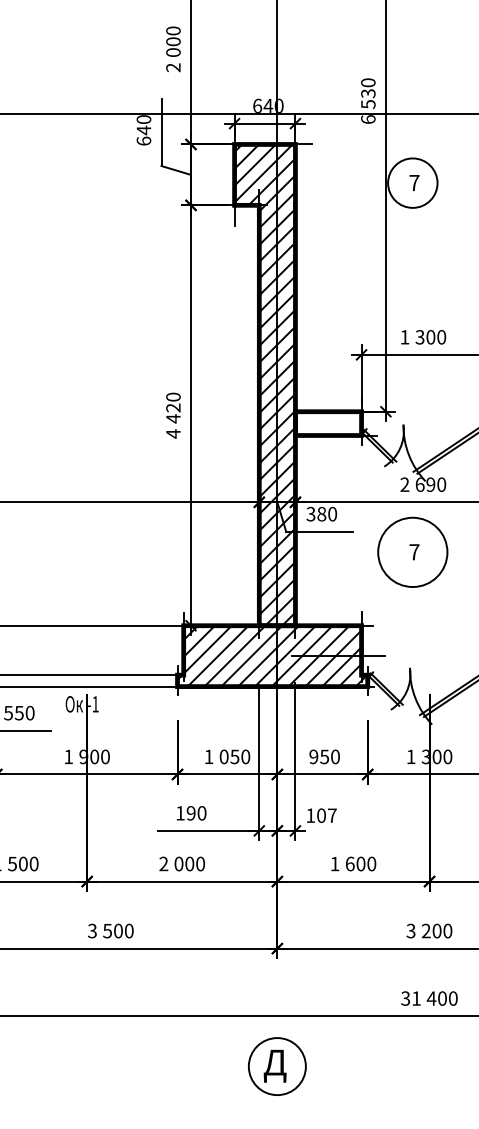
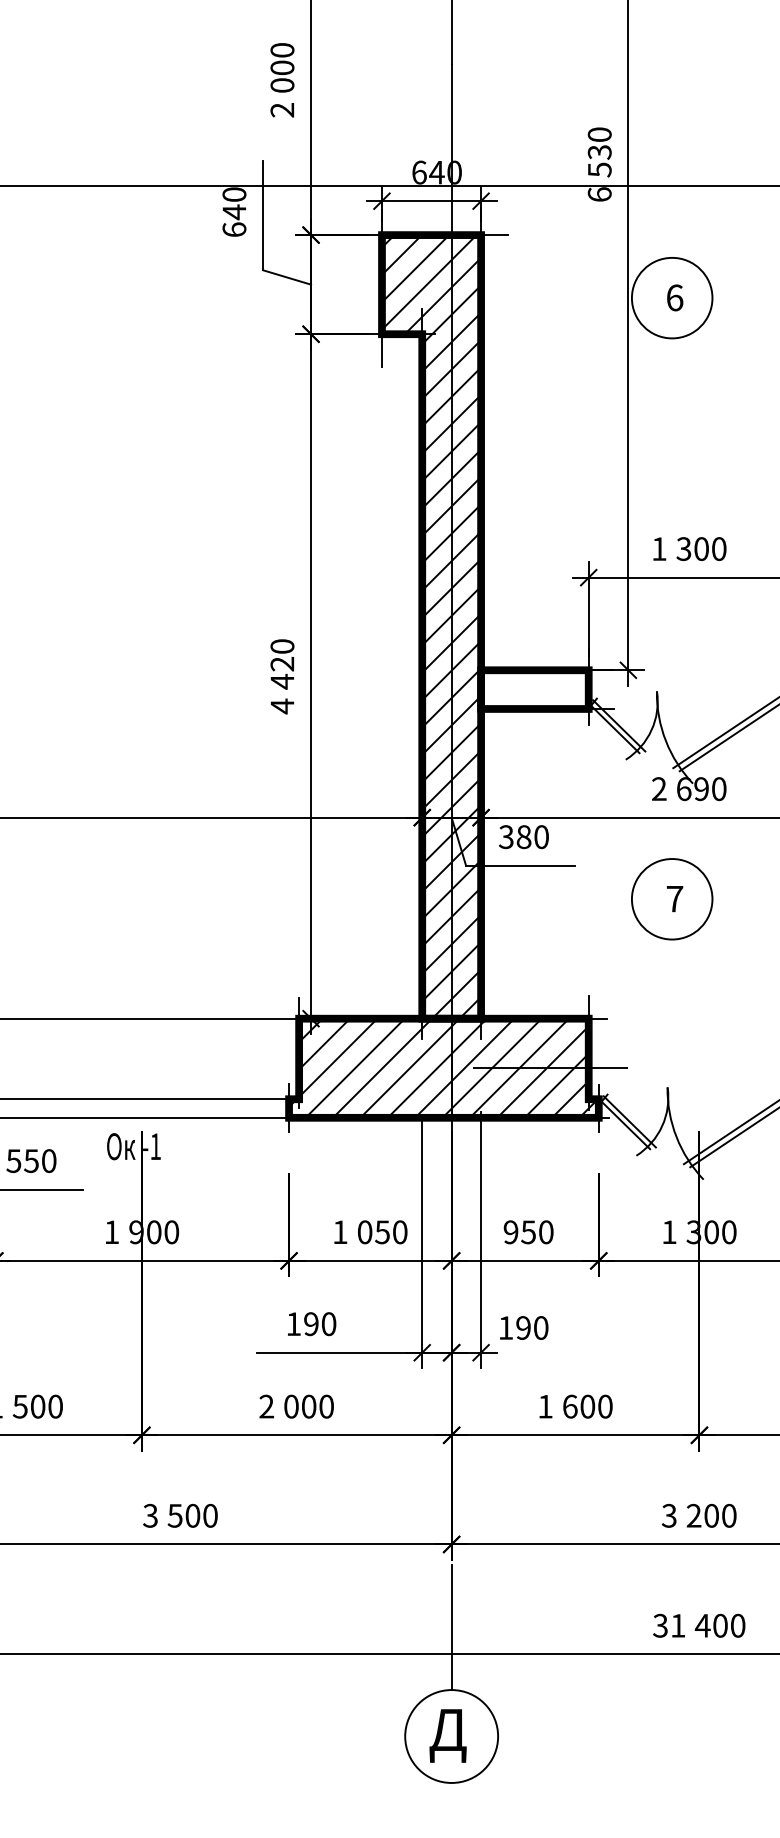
text: (414, 182) -> (674, 297), 7 -> 6
circle: (412, 552) -> (671, 899), size x0.71
text: (326, 815) -> (531, 1327), 107 -> 190
line: (277, 999) -> (451, 1627), added

